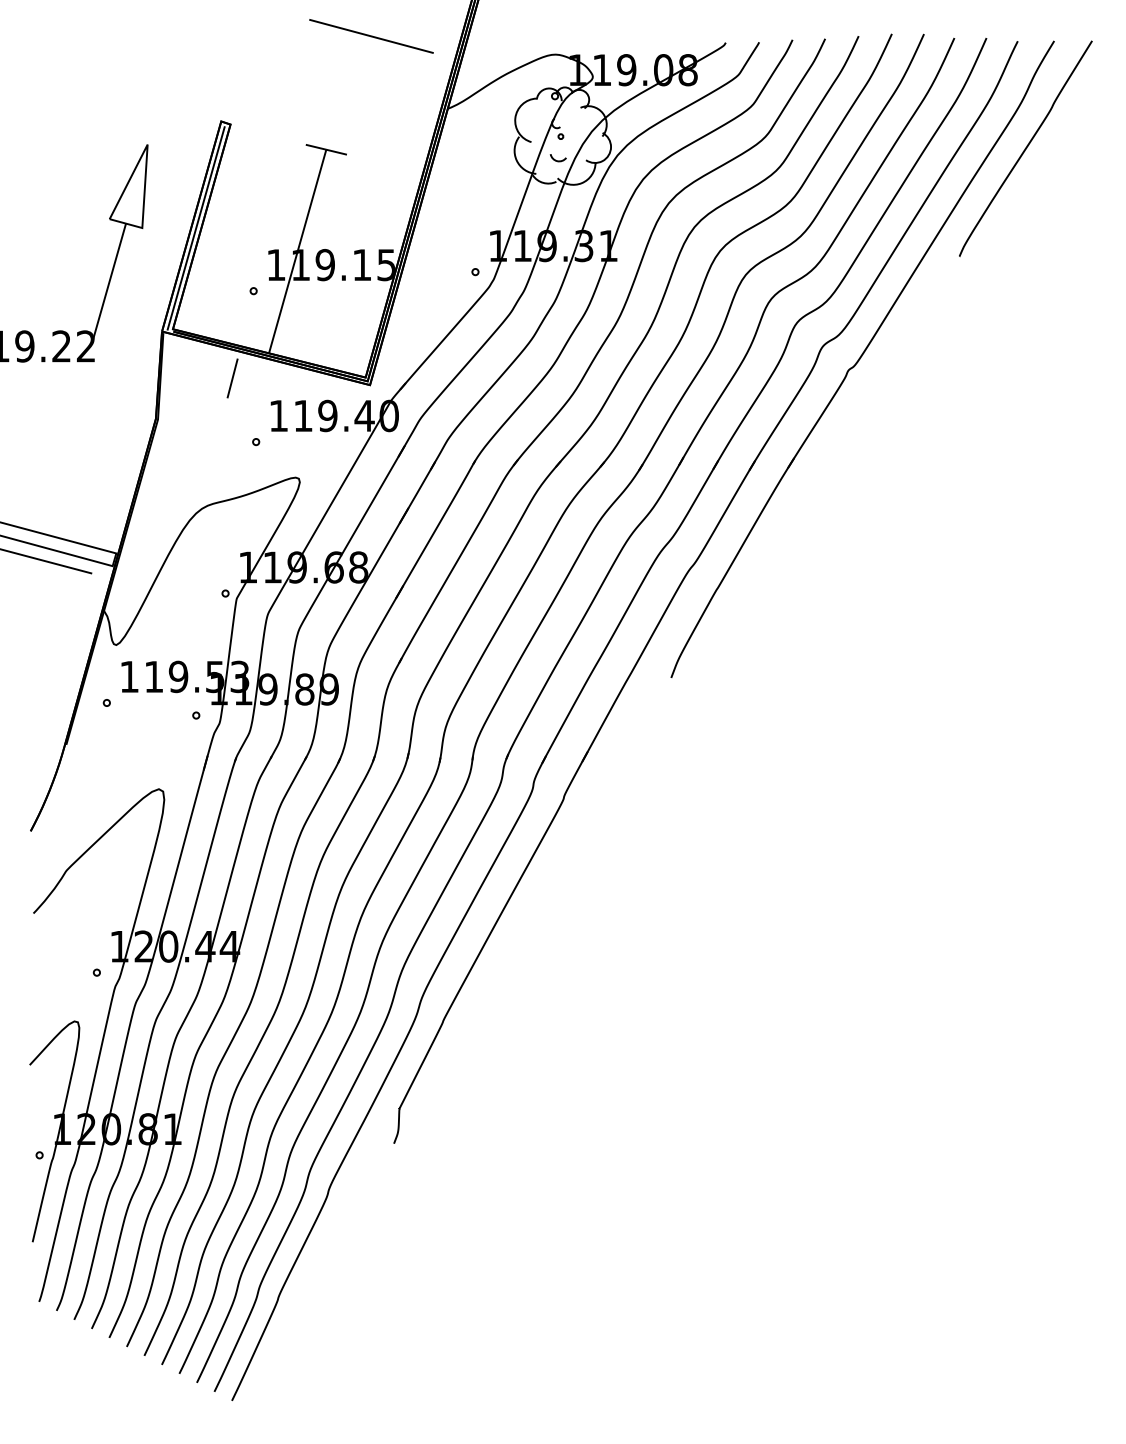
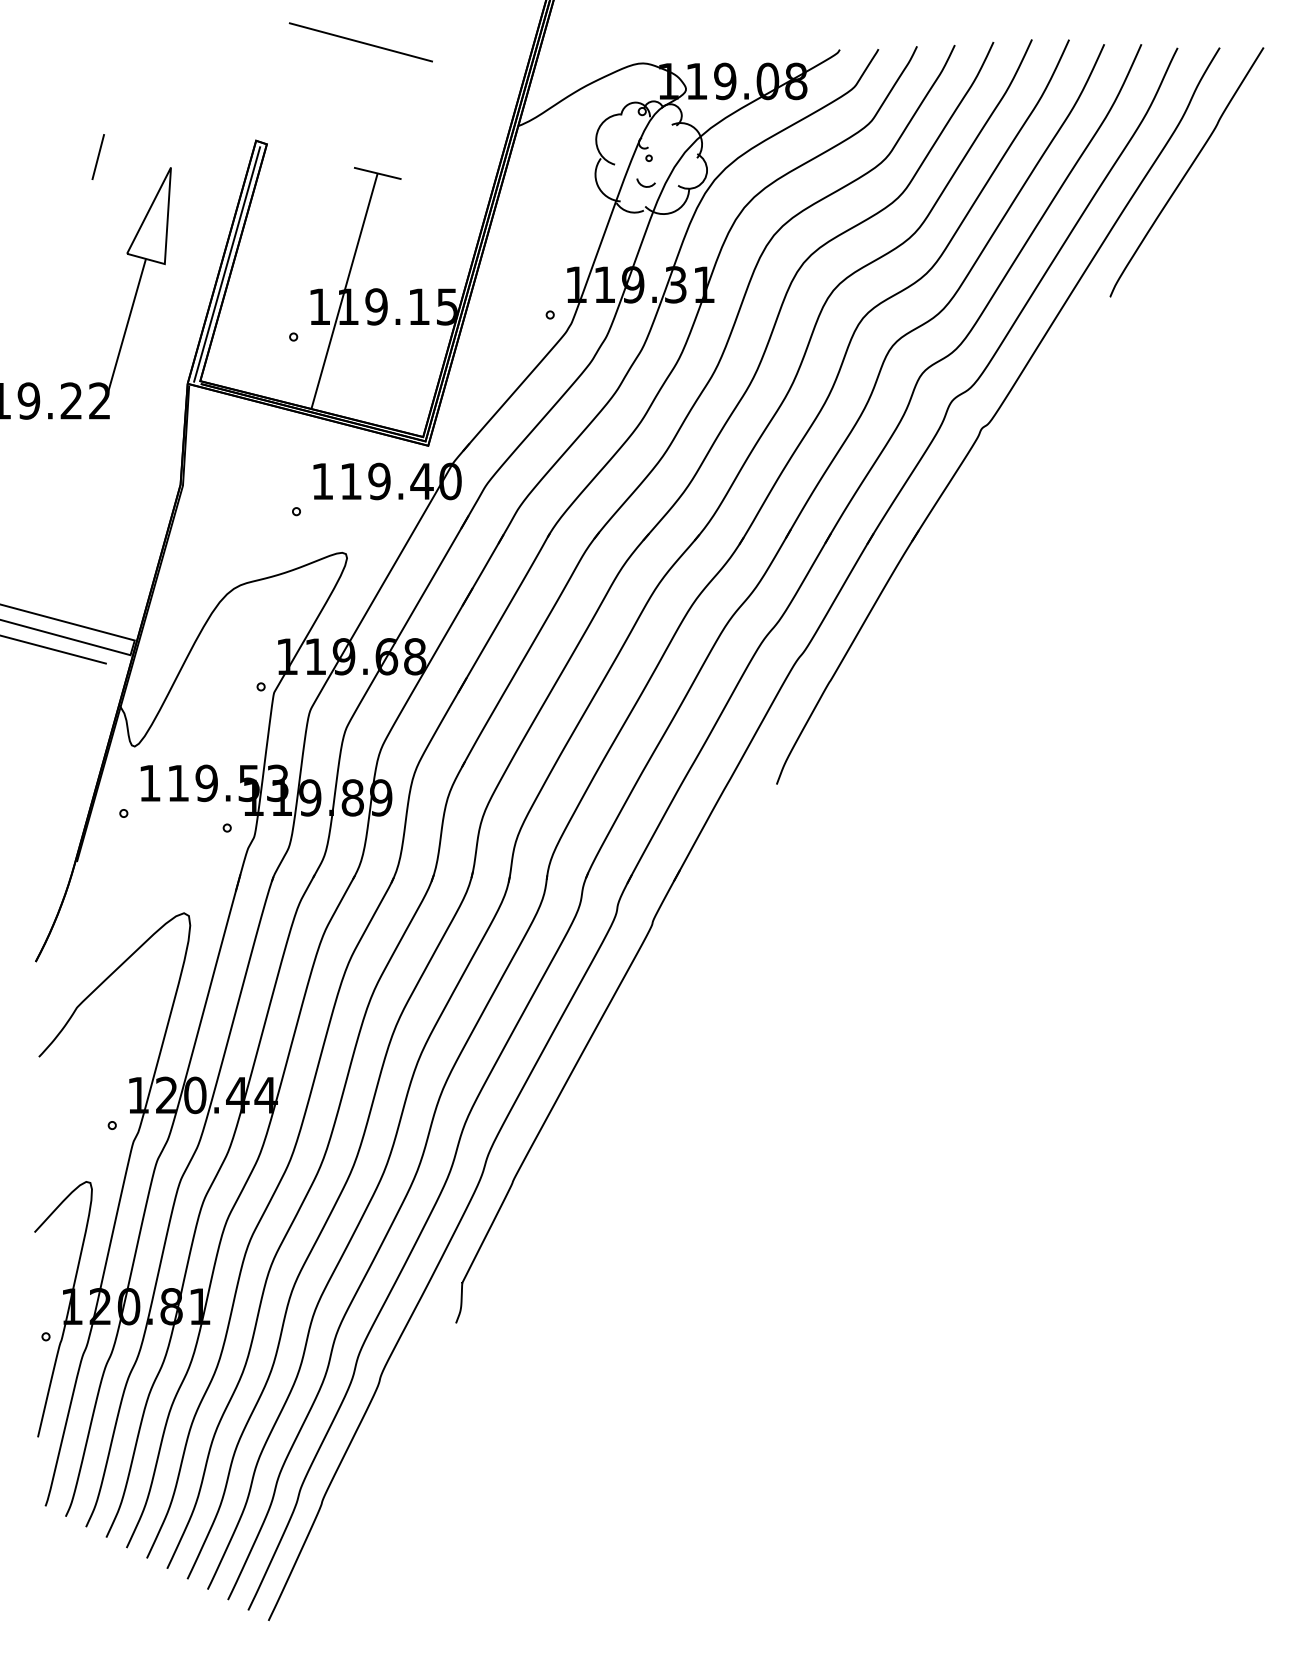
line: (371, 36) -> (360, 42), moved
line: (231, 377) -> (97, 156), moved

